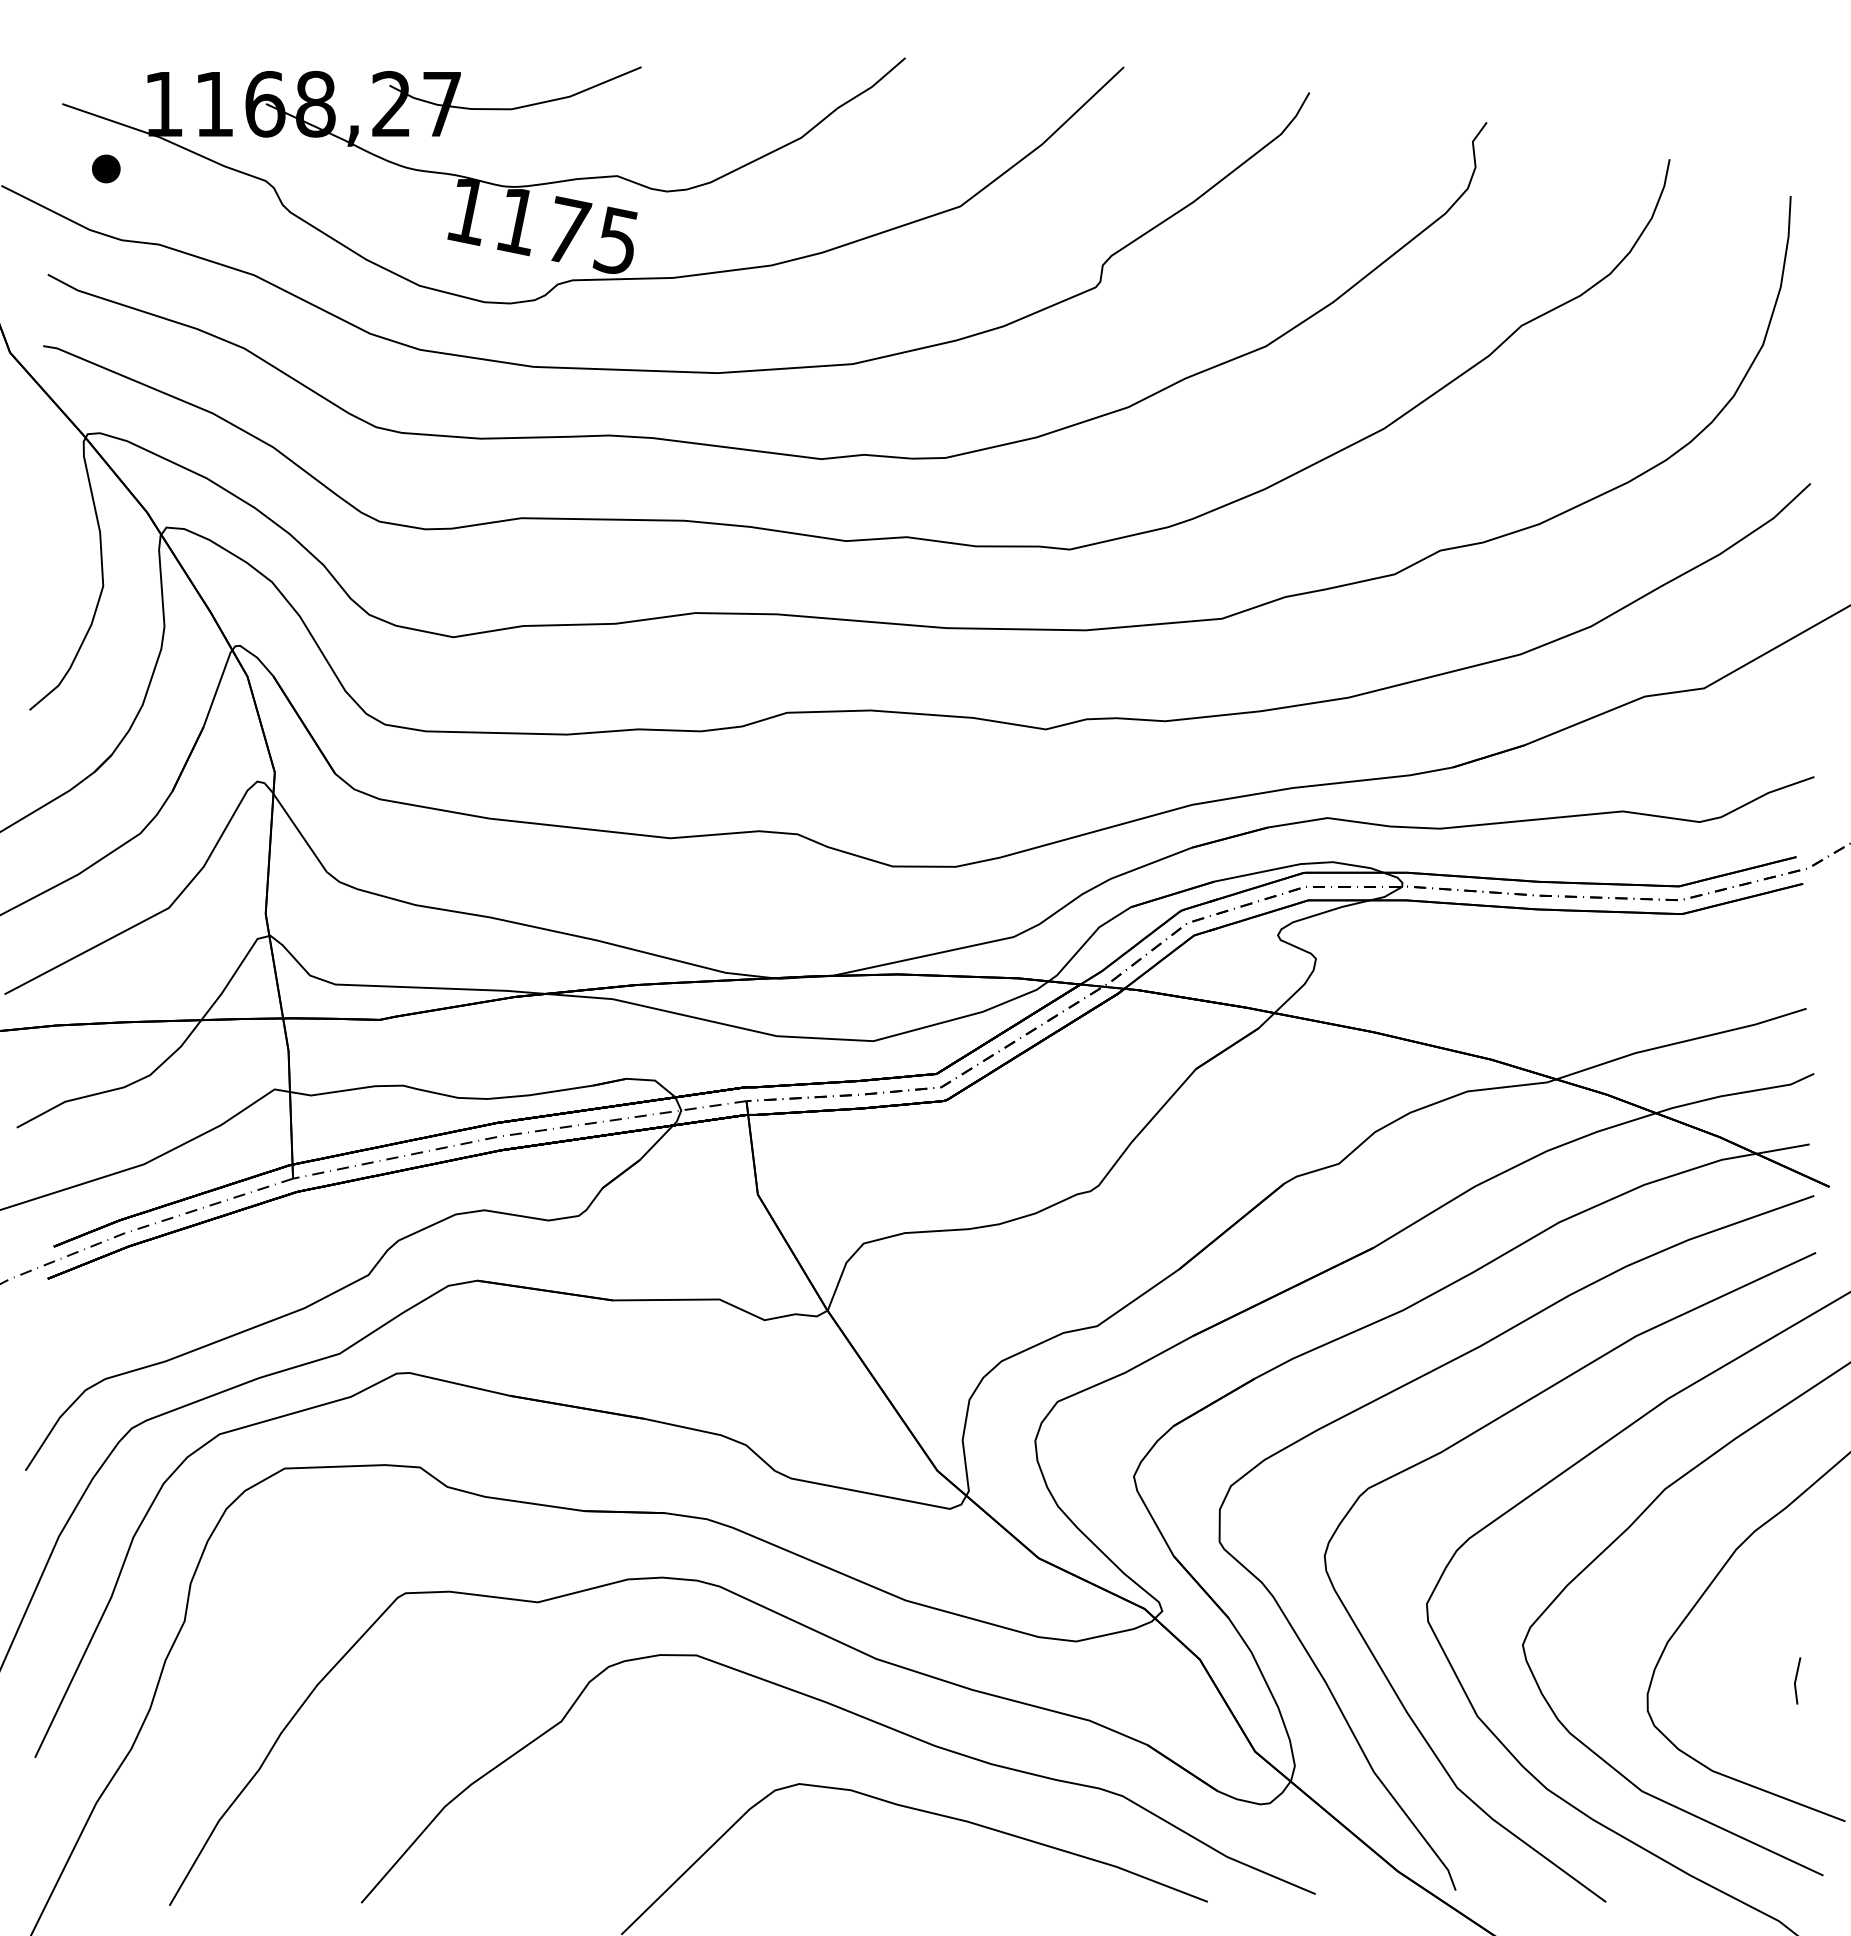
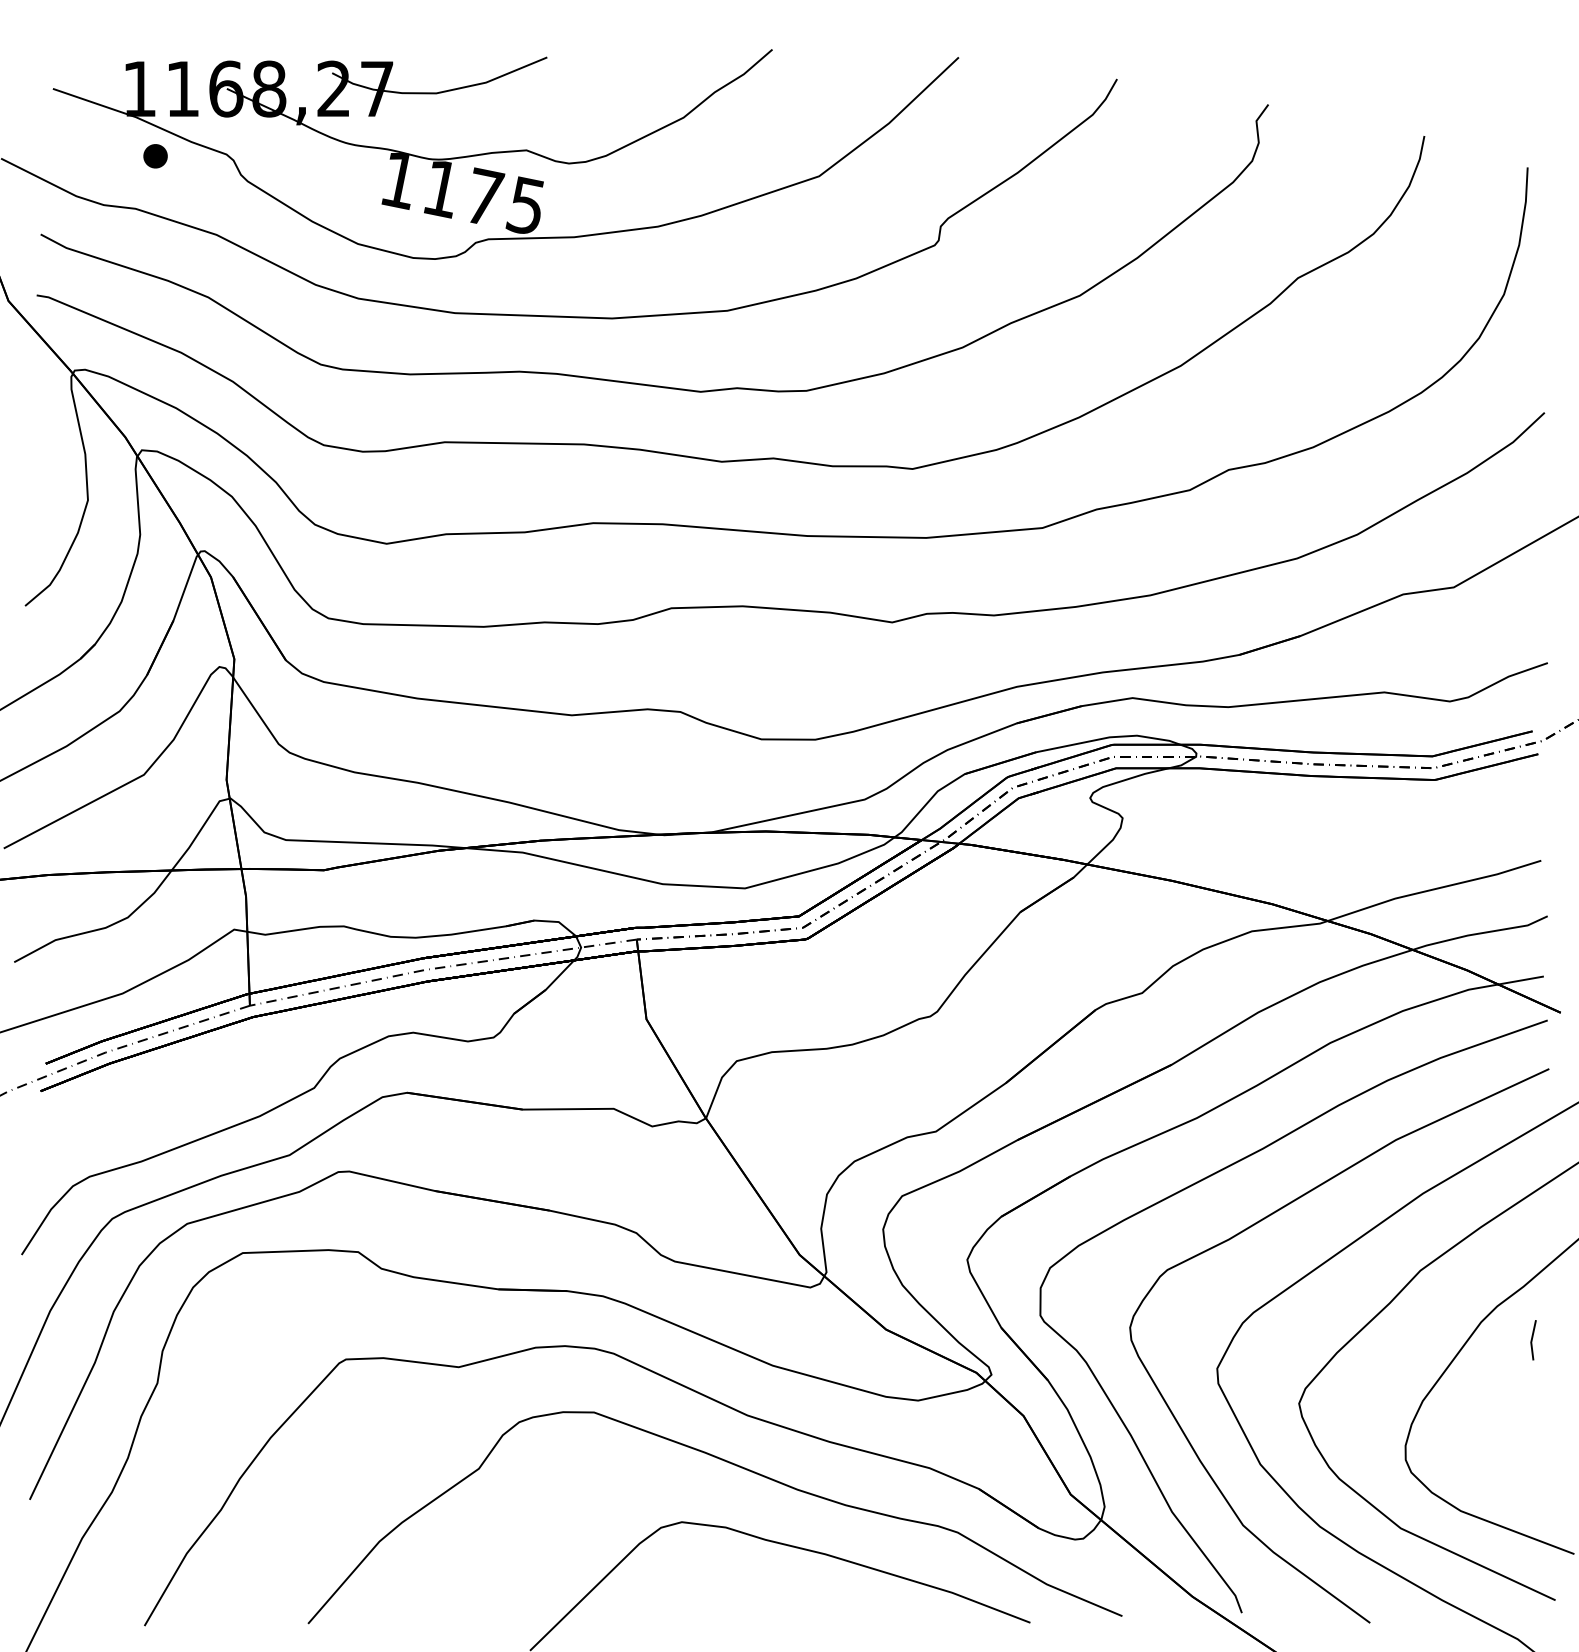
part: (106, 169) -> (155, 156), moved
line: (1796, 1681) -> (1532, 1340), moved

